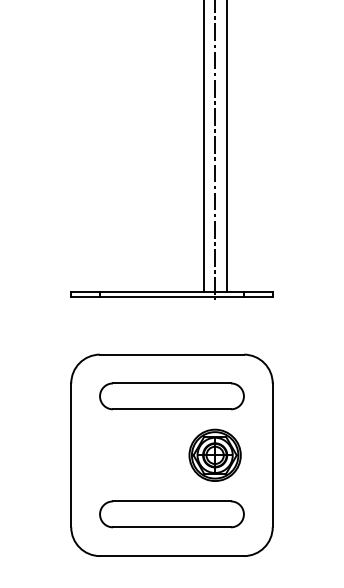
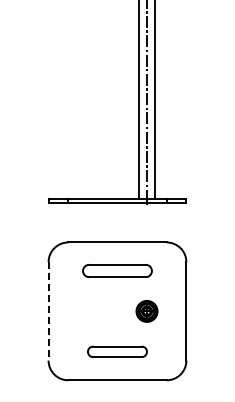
part: (172, 395) -> (117, 270), size x0.7
line: (71, 455) -> (48, 311), solid -> dashed
part: (214, 455) -> (146, 311), size x0.6
part: (172, 514) -> (117, 351), size x0.6

